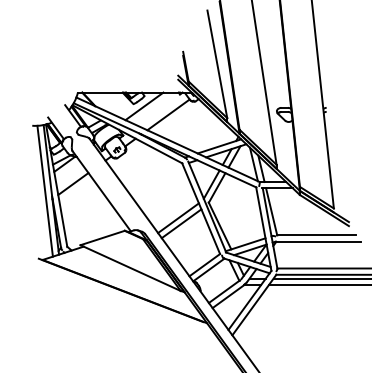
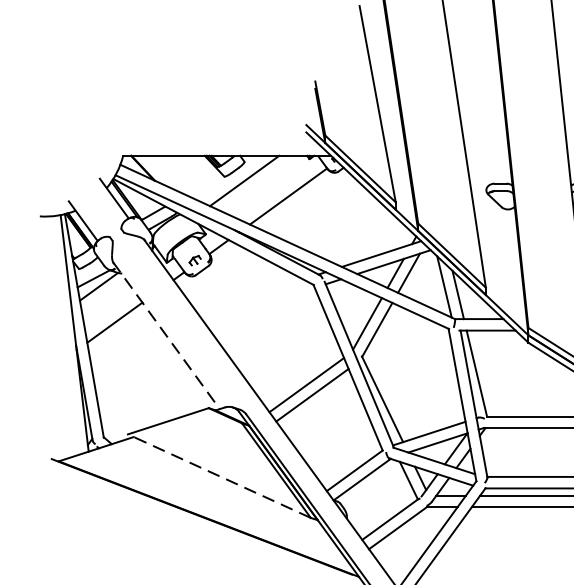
line: (44, 190) -> (62, 334), removed
line: (101, 191) -> (166, 336), solid -> dashed
line: (130, 267) -> (219, 475), solid -> dashed

